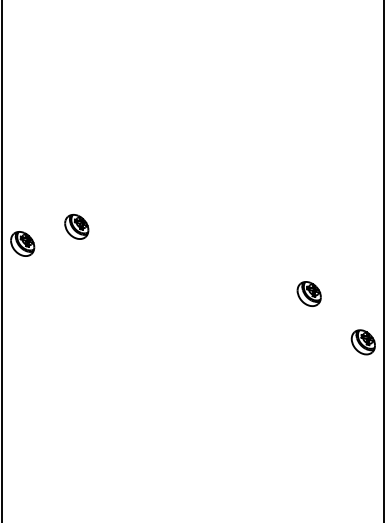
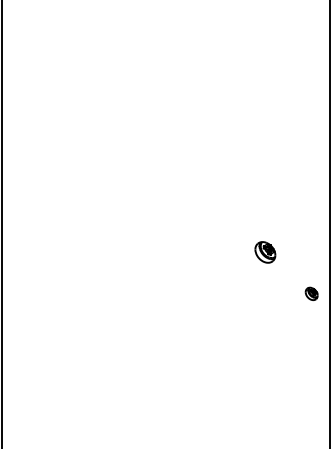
part: (76, 226) -> (65, 194), removed
part: (22, 243) -> (19, 209), removed
part: (362, 342) -> (311, 294), size x0.6

